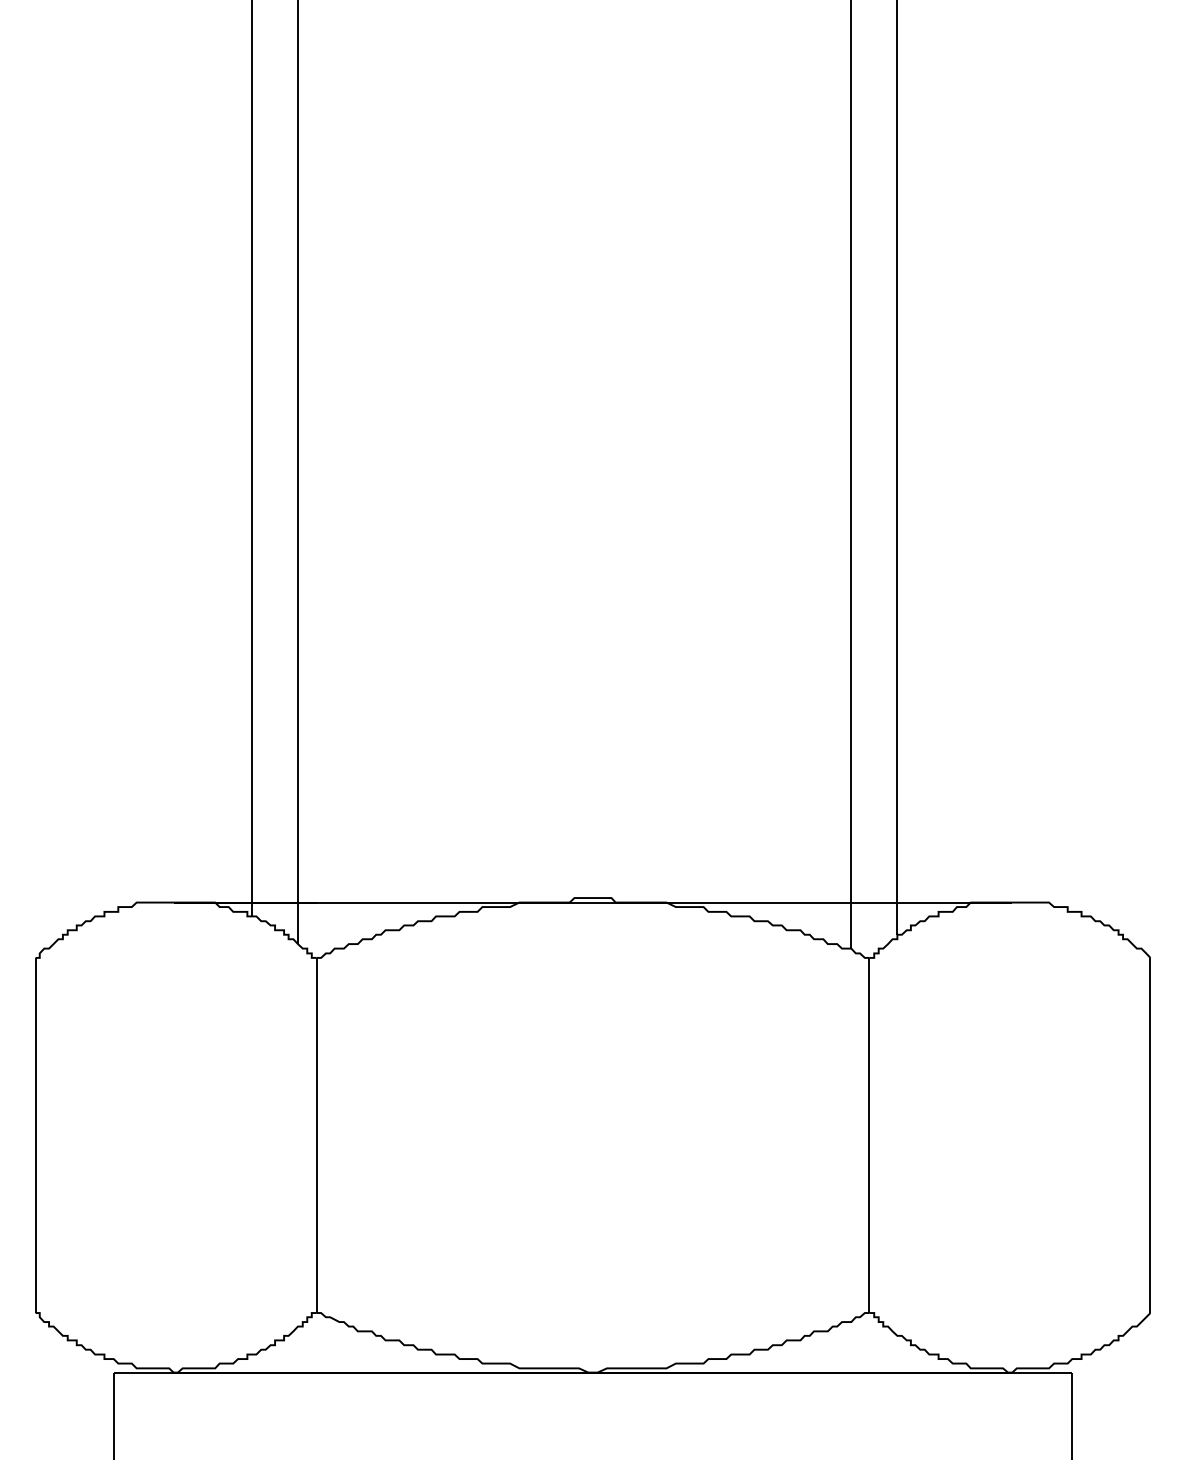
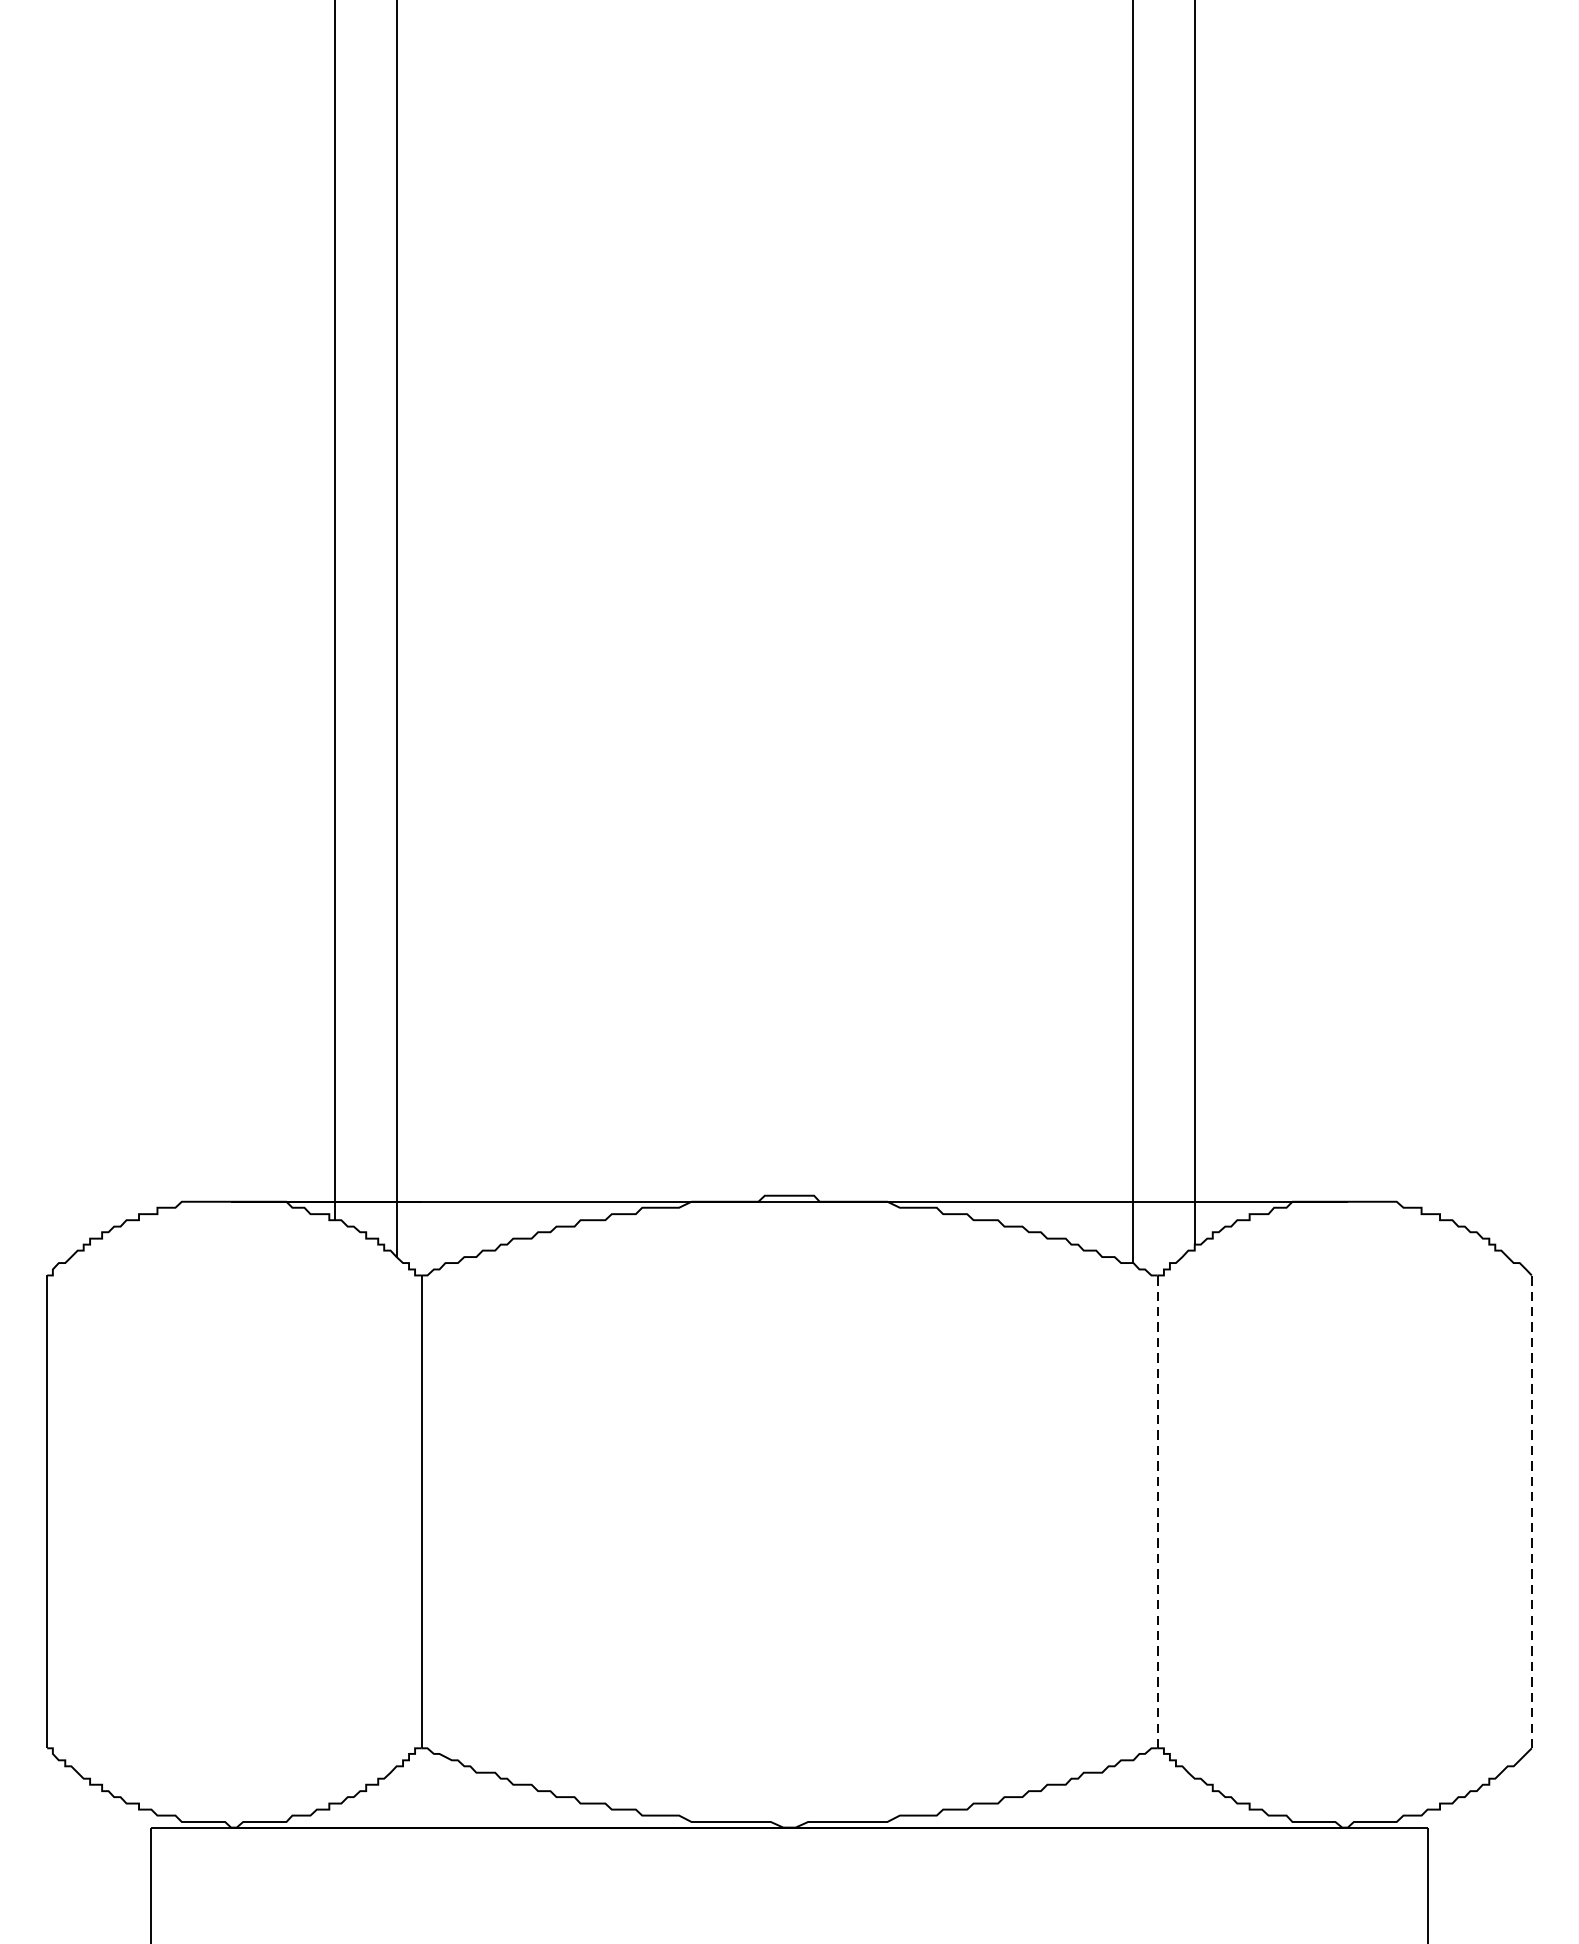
line: (869, 1135) -> (1157, 1511), solid -> dashed
line: (1150, 1135) -> (1531, 1511), solid -> dashed

